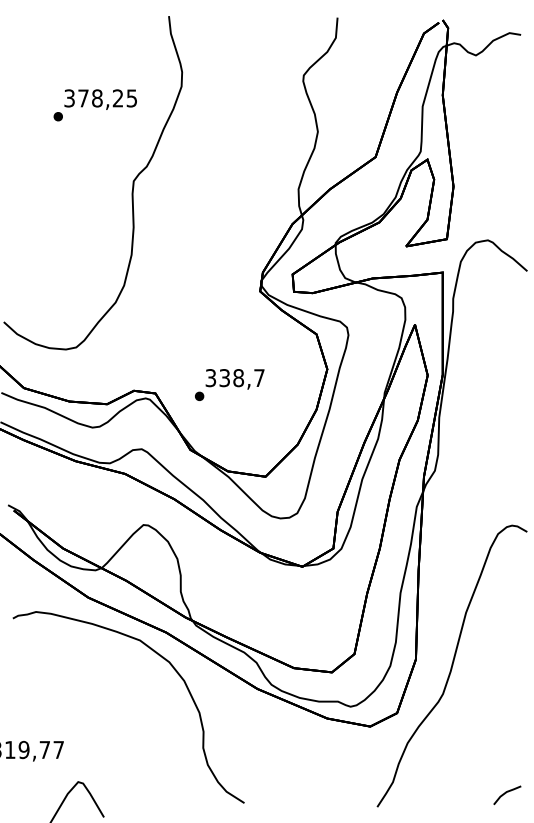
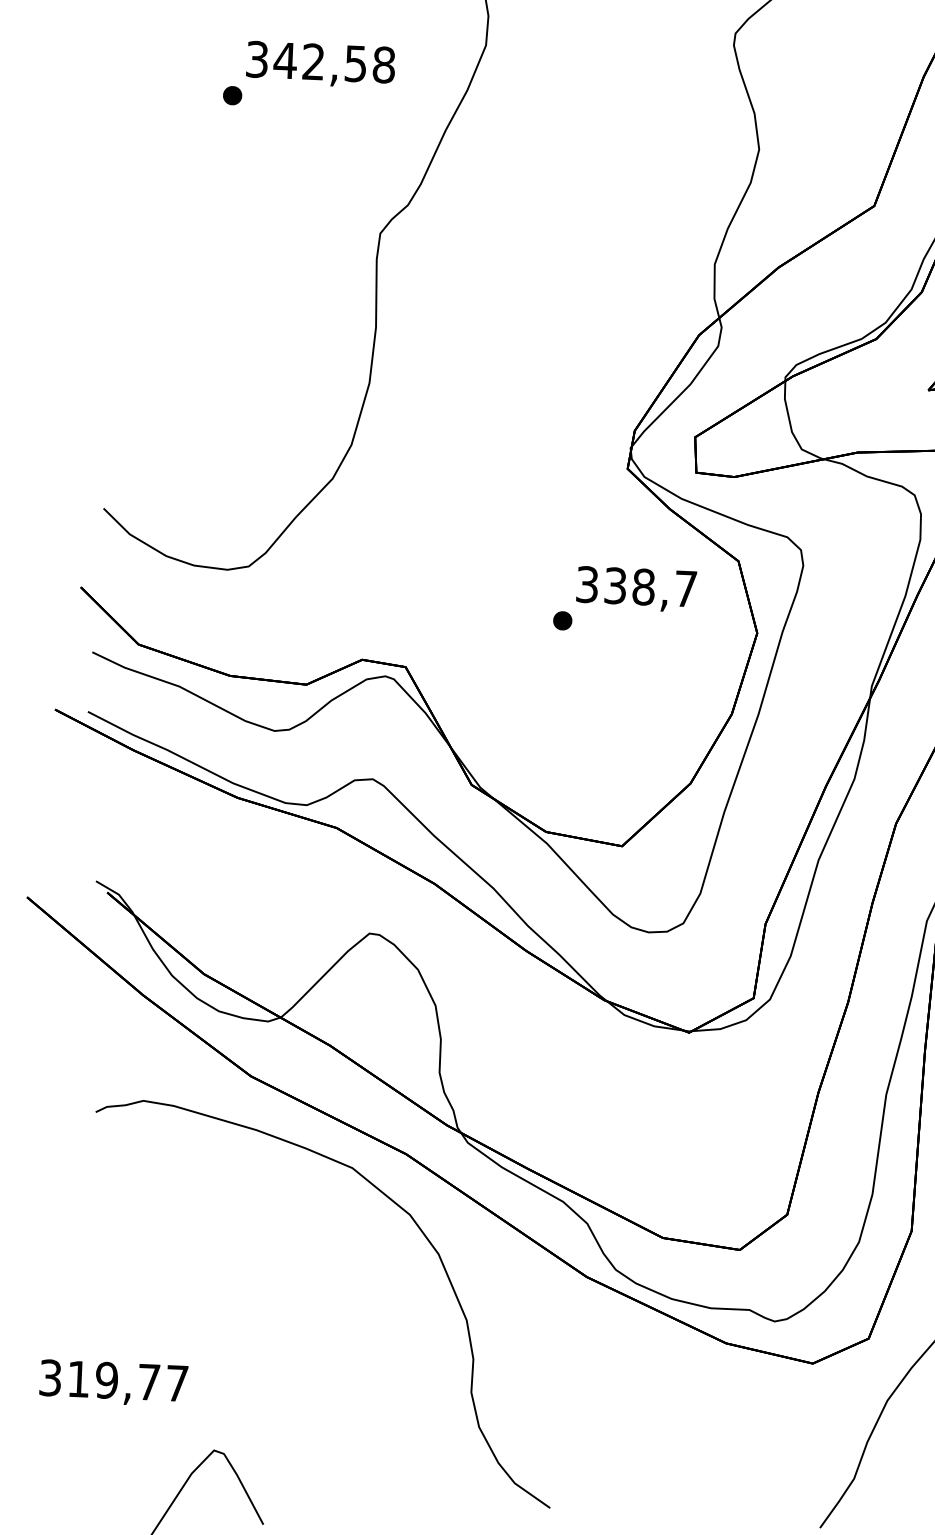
text: (107, 98) -> (334, 63), 378,25 -> 342,58
text: (229, 384) -> (624, 599), moved

